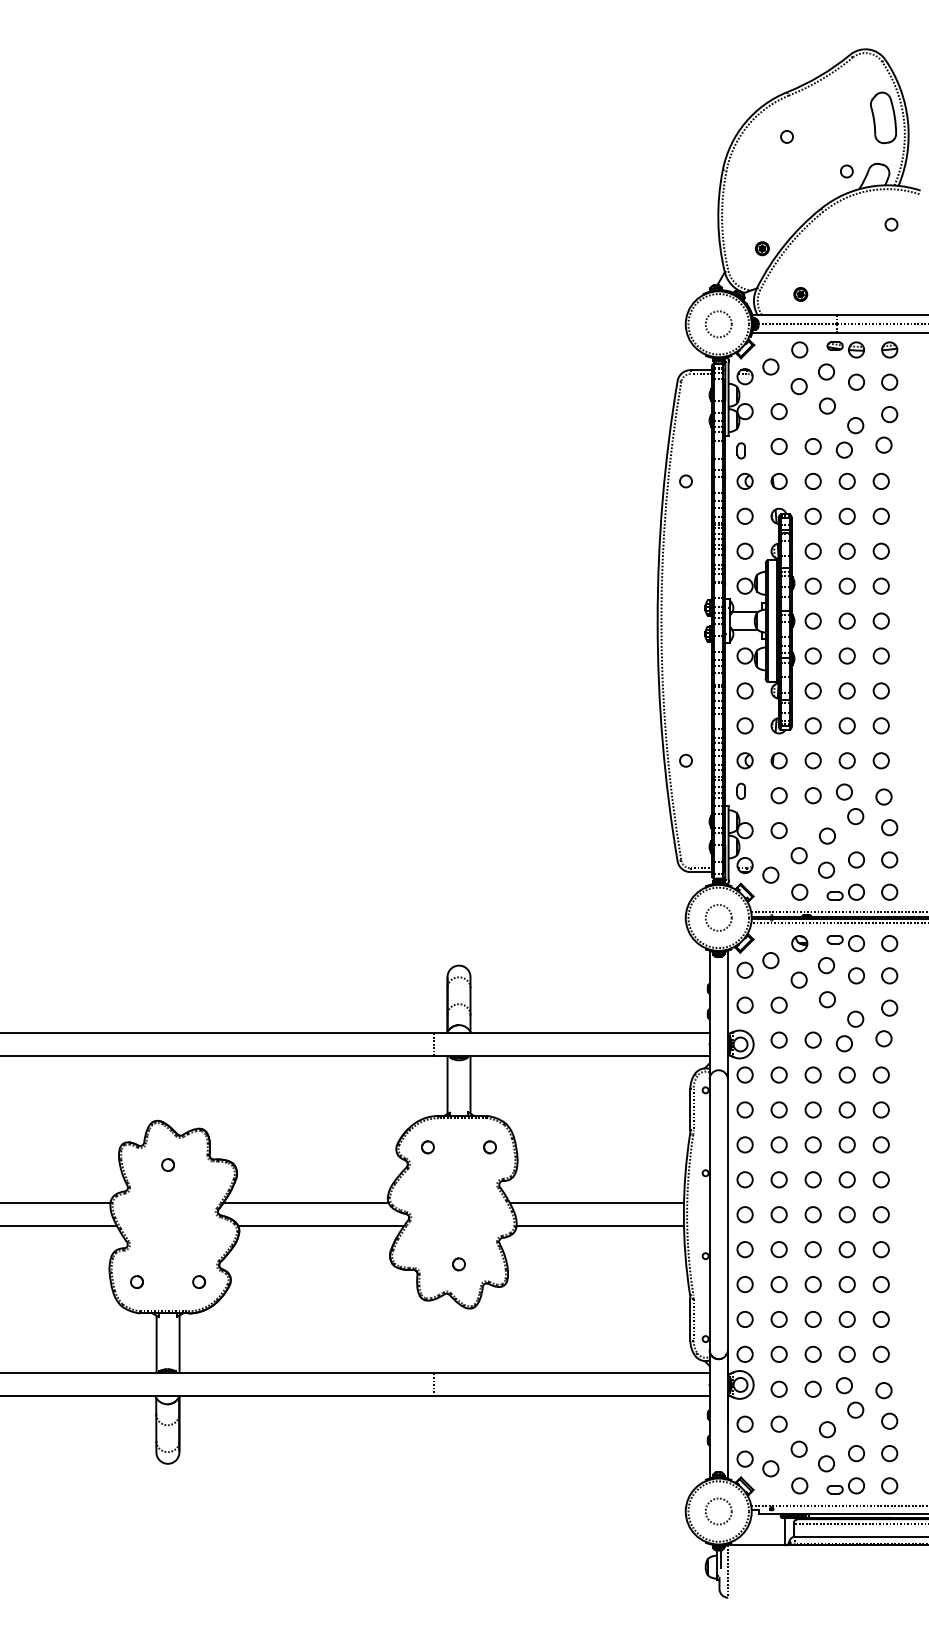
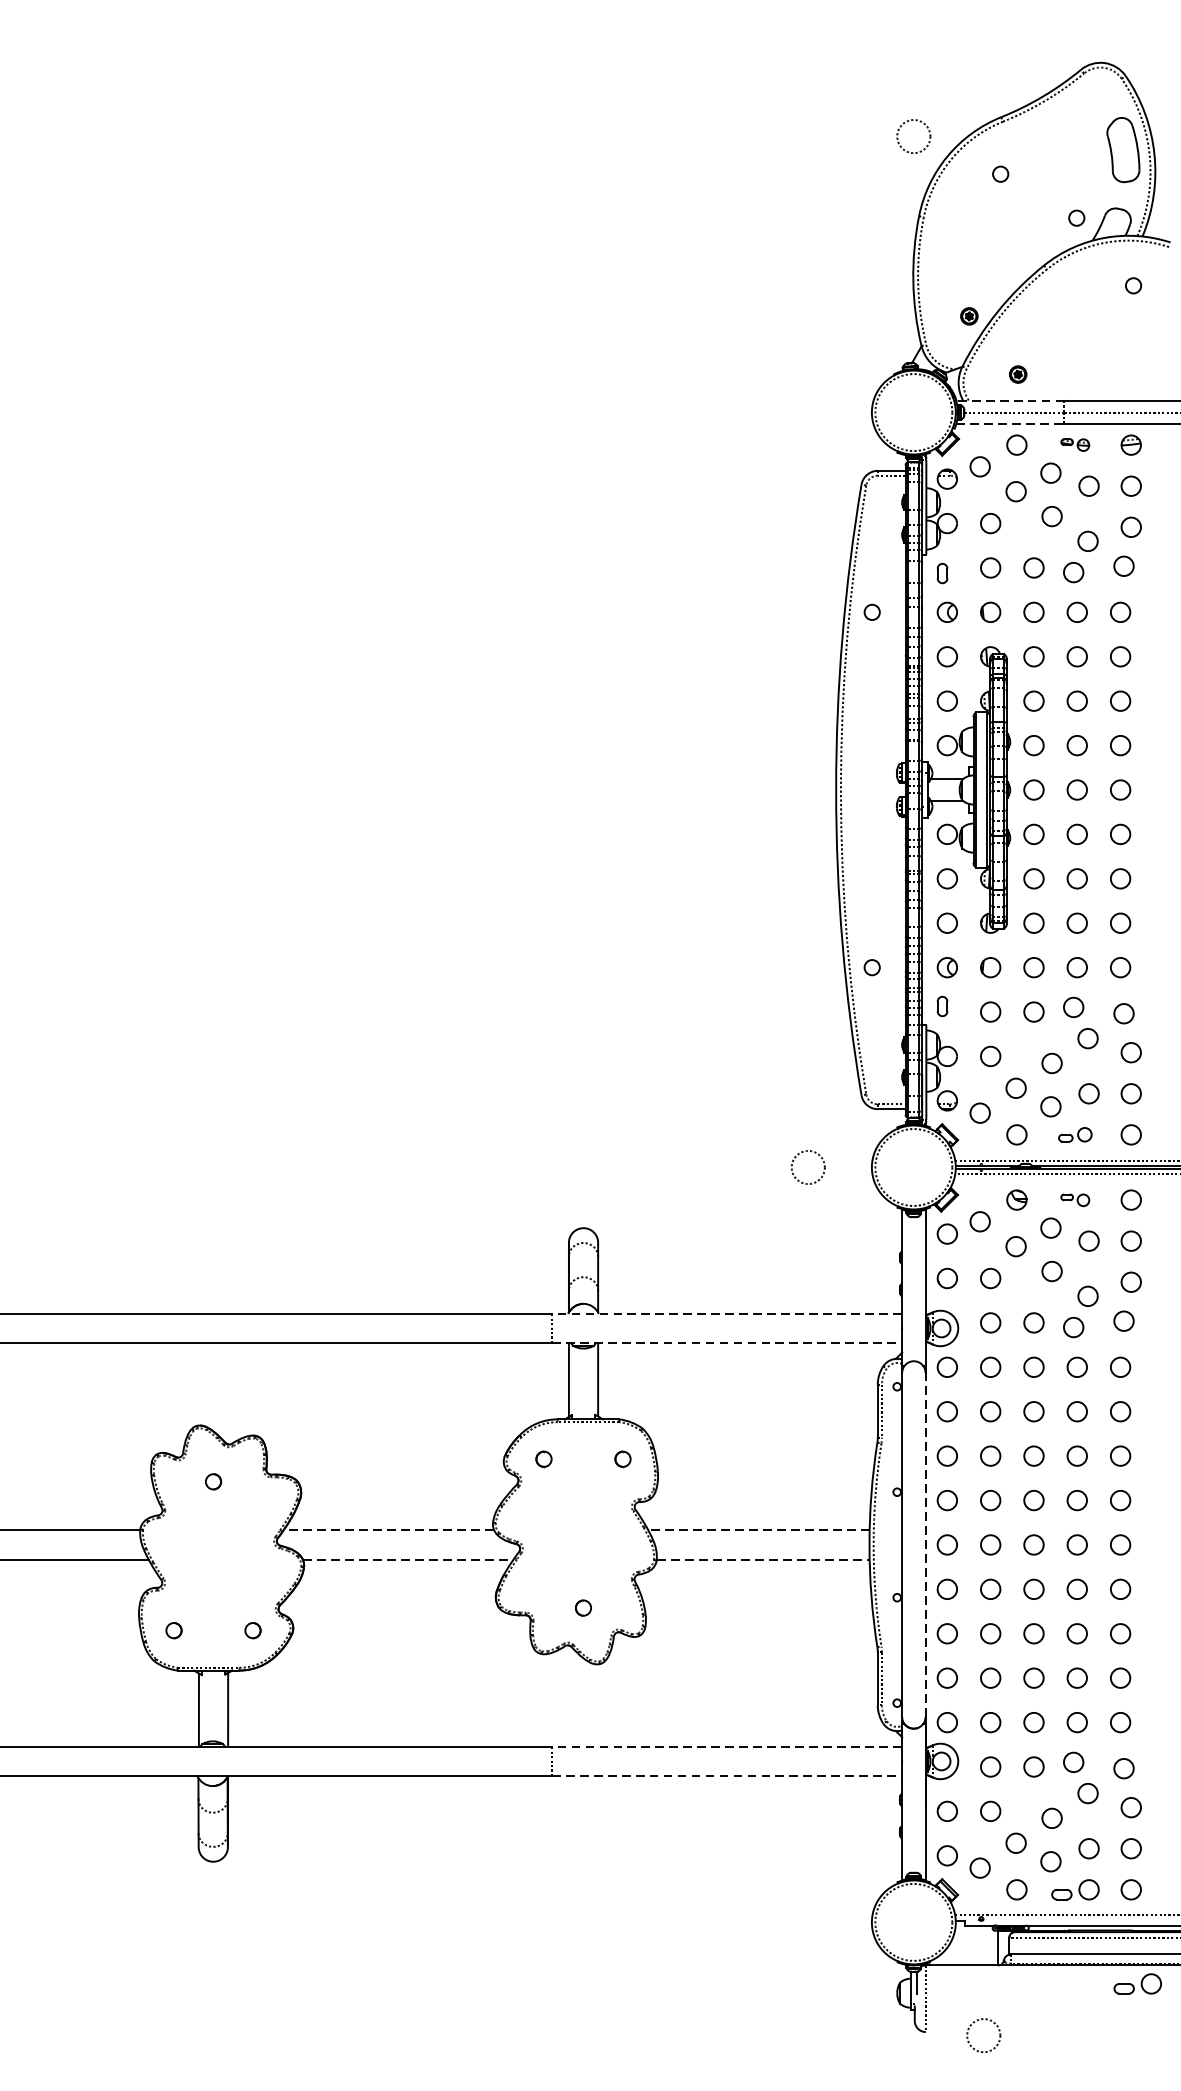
line: (794, 315) -> (1010, 401), solid -> dashed
circle: (718, 324) -> (913, 136), moved
line: (794, 333) -> (1010, 424), solid -> dashed
part: (845, 349) -> (1075, 444), size x0.6
part: (845, 891) -> (1075, 1133), size x0.7
circle: (718, 917) -> (807, 1166), moved
part: (845, 943) -> (1075, 1200), size x0.6
line: (571, 1033) -> (726, 1314), solid -> dashed
line: (571, 1055) -> (726, 1342), solid -> dashed
line: (305, 1203) -> (388, 1530), solid -> dashed
line: (597, 1203) -> (759, 1530), solid -> dashed
line: (727, 1214) -> (924, 1544), solid -> dashed
line: (321, 1226) -> (408, 1559), solid -> dashed
line: (600, 1226) -> (763, 1559), solid -> dashed
line: (571, 1373) -> (726, 1746), solid -> dashed
line: (571, 1396) -> (726, 1776), solid -> dashed
circle: (718, 1511) -> (983, 2035), moved
part: (894, 1559) -> (1137, 1983), added

